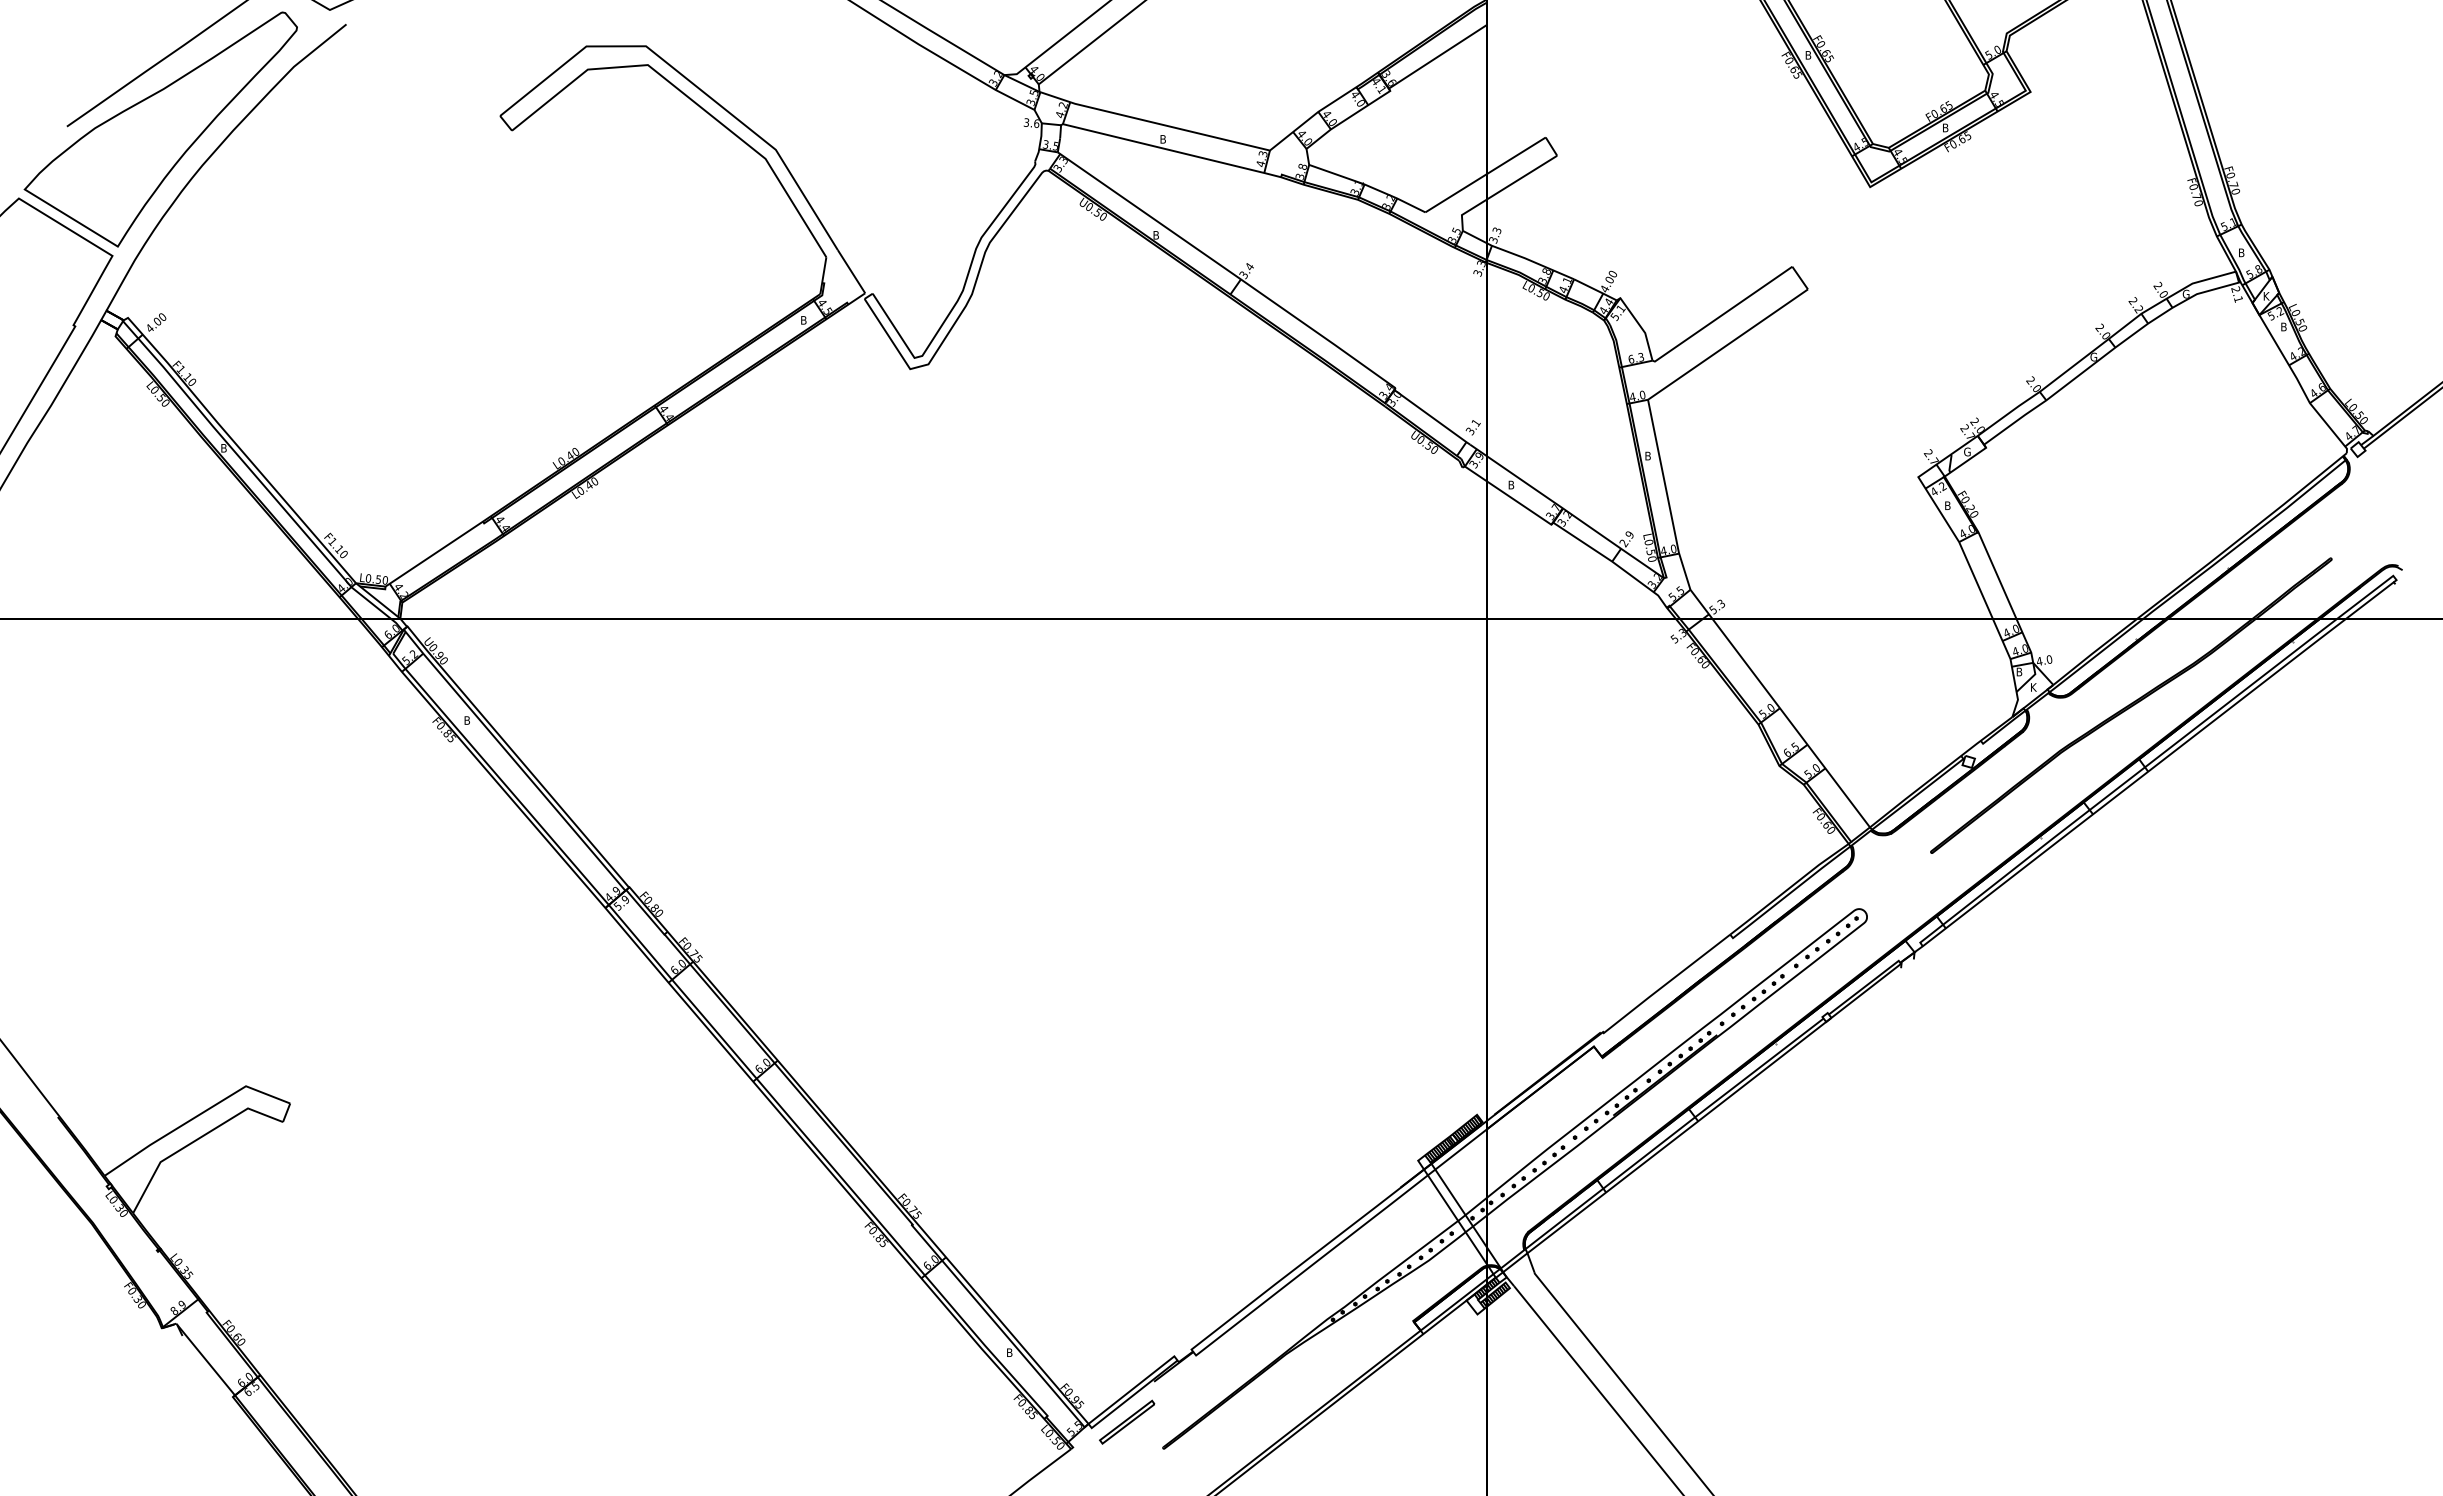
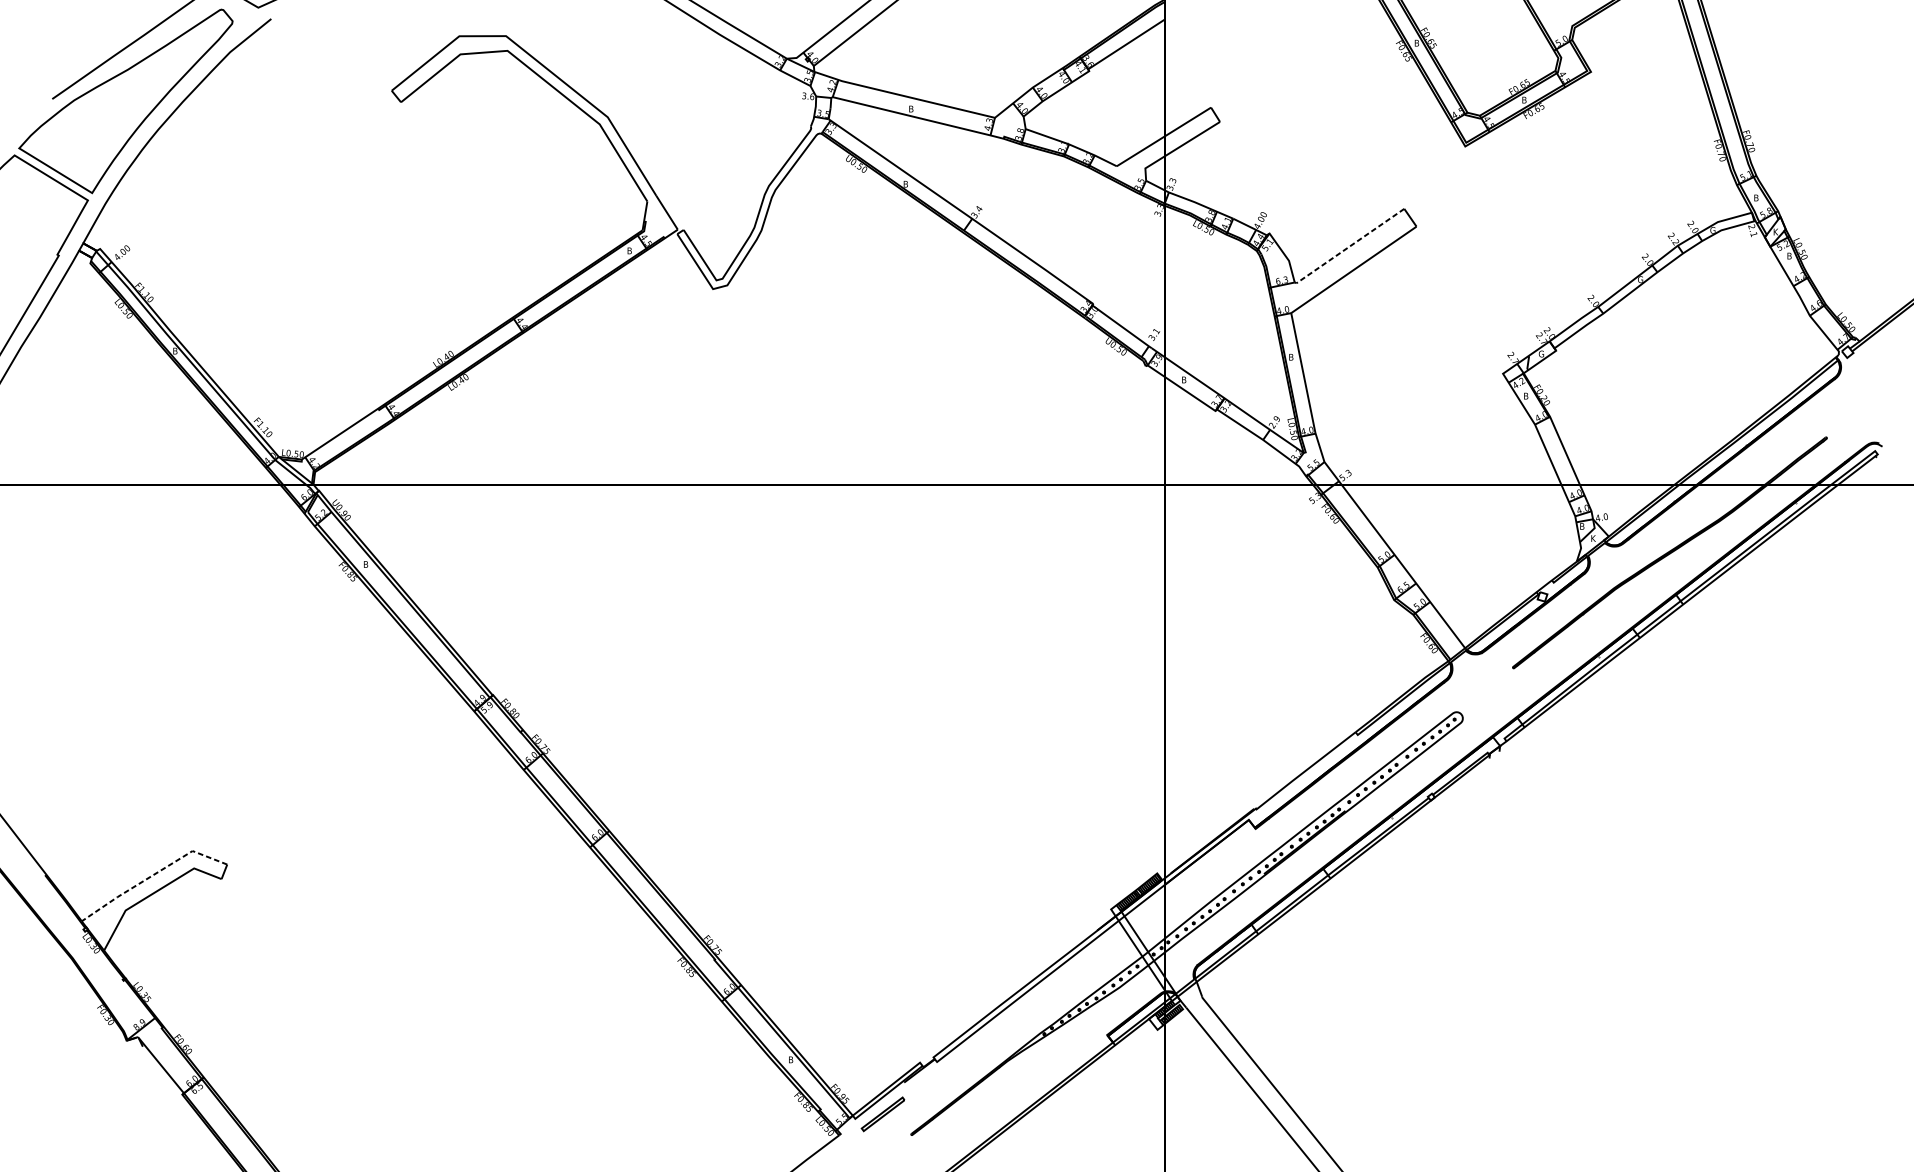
line: (1721, 315) -> (1348, 247), solid -> dashed
line: (195, 1117) -> (153, 875), solid -> dashed

